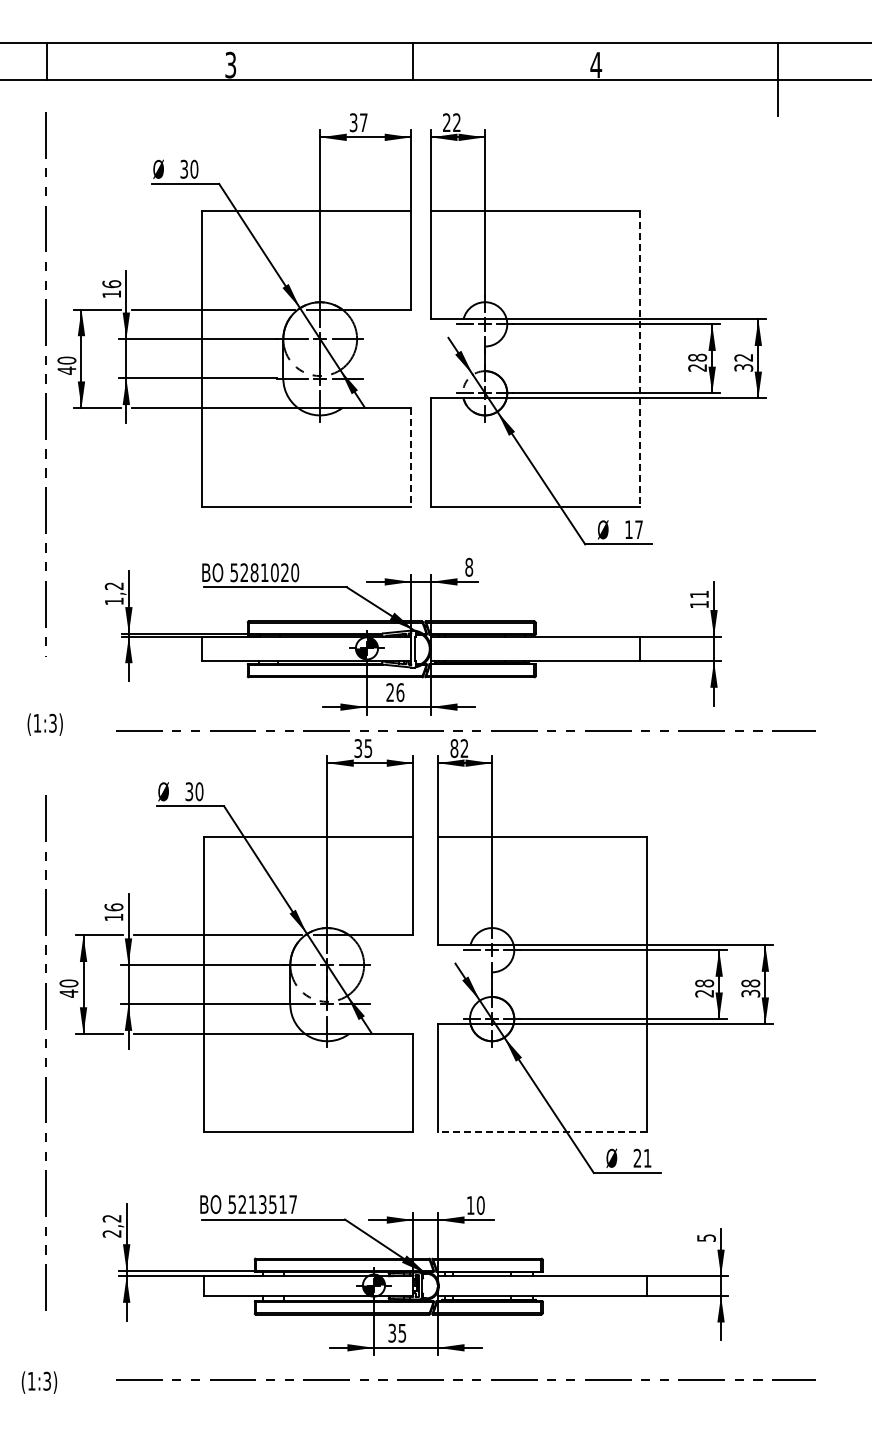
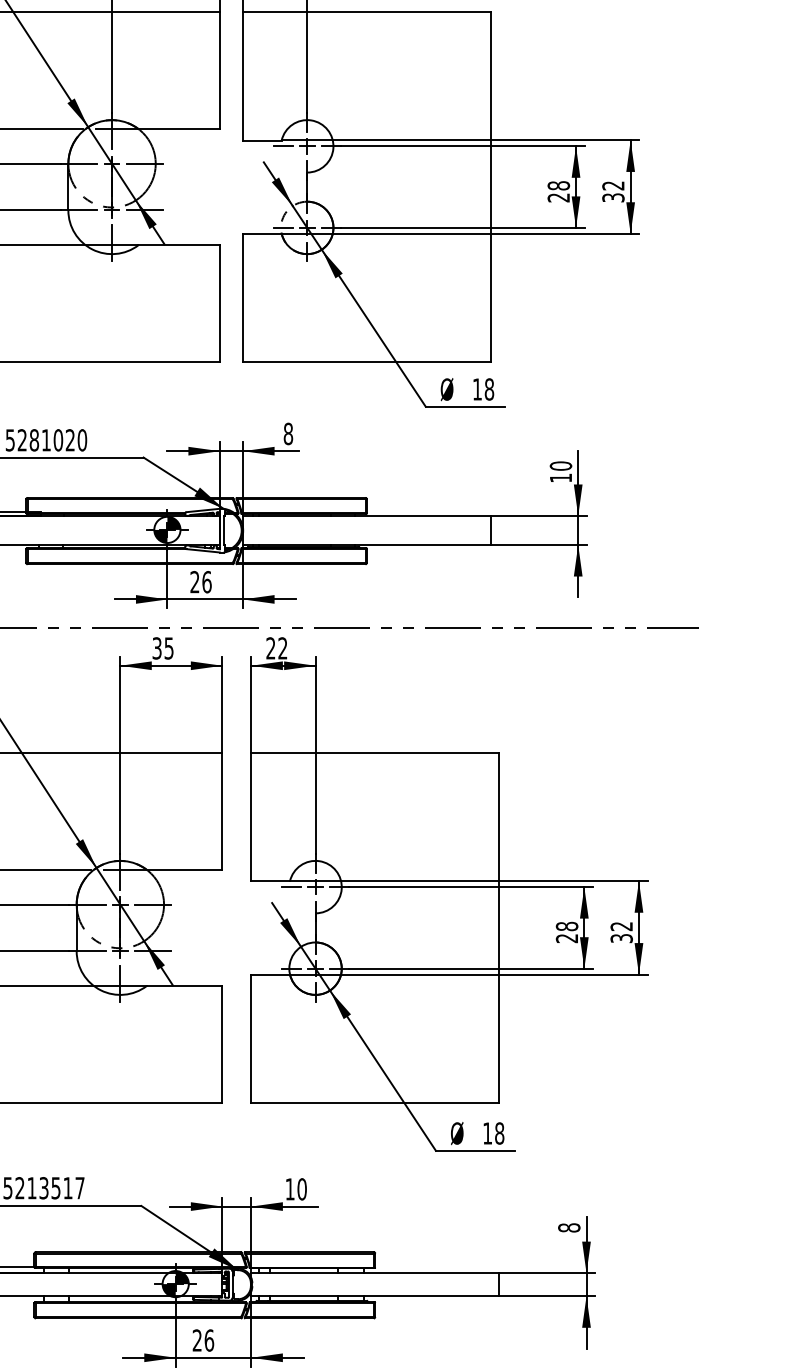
line: (640, 358) -> (491, 186), dashed -> solid
line: (411, 457) -> (220, 303), dashed -> solid
text: (638, 529) -> (488, 389), 17 -> 18
text: (699, 594) -> (561, 466), 11 -> 10
text: (454, 748) -> (271, 648), 82 -> 22
text: (750, 983) -> (621, 926), 38 -> 32
line: (542, 1132) -> (375, 1102), dashed -> solid
text: (642, 1157) -> (493, 1132), 21 -> 18
text: (706, 1237) -> (569, 1227), 5 -> 8
text: (397, 1332) -> (203, 1339), 35 -> 26

